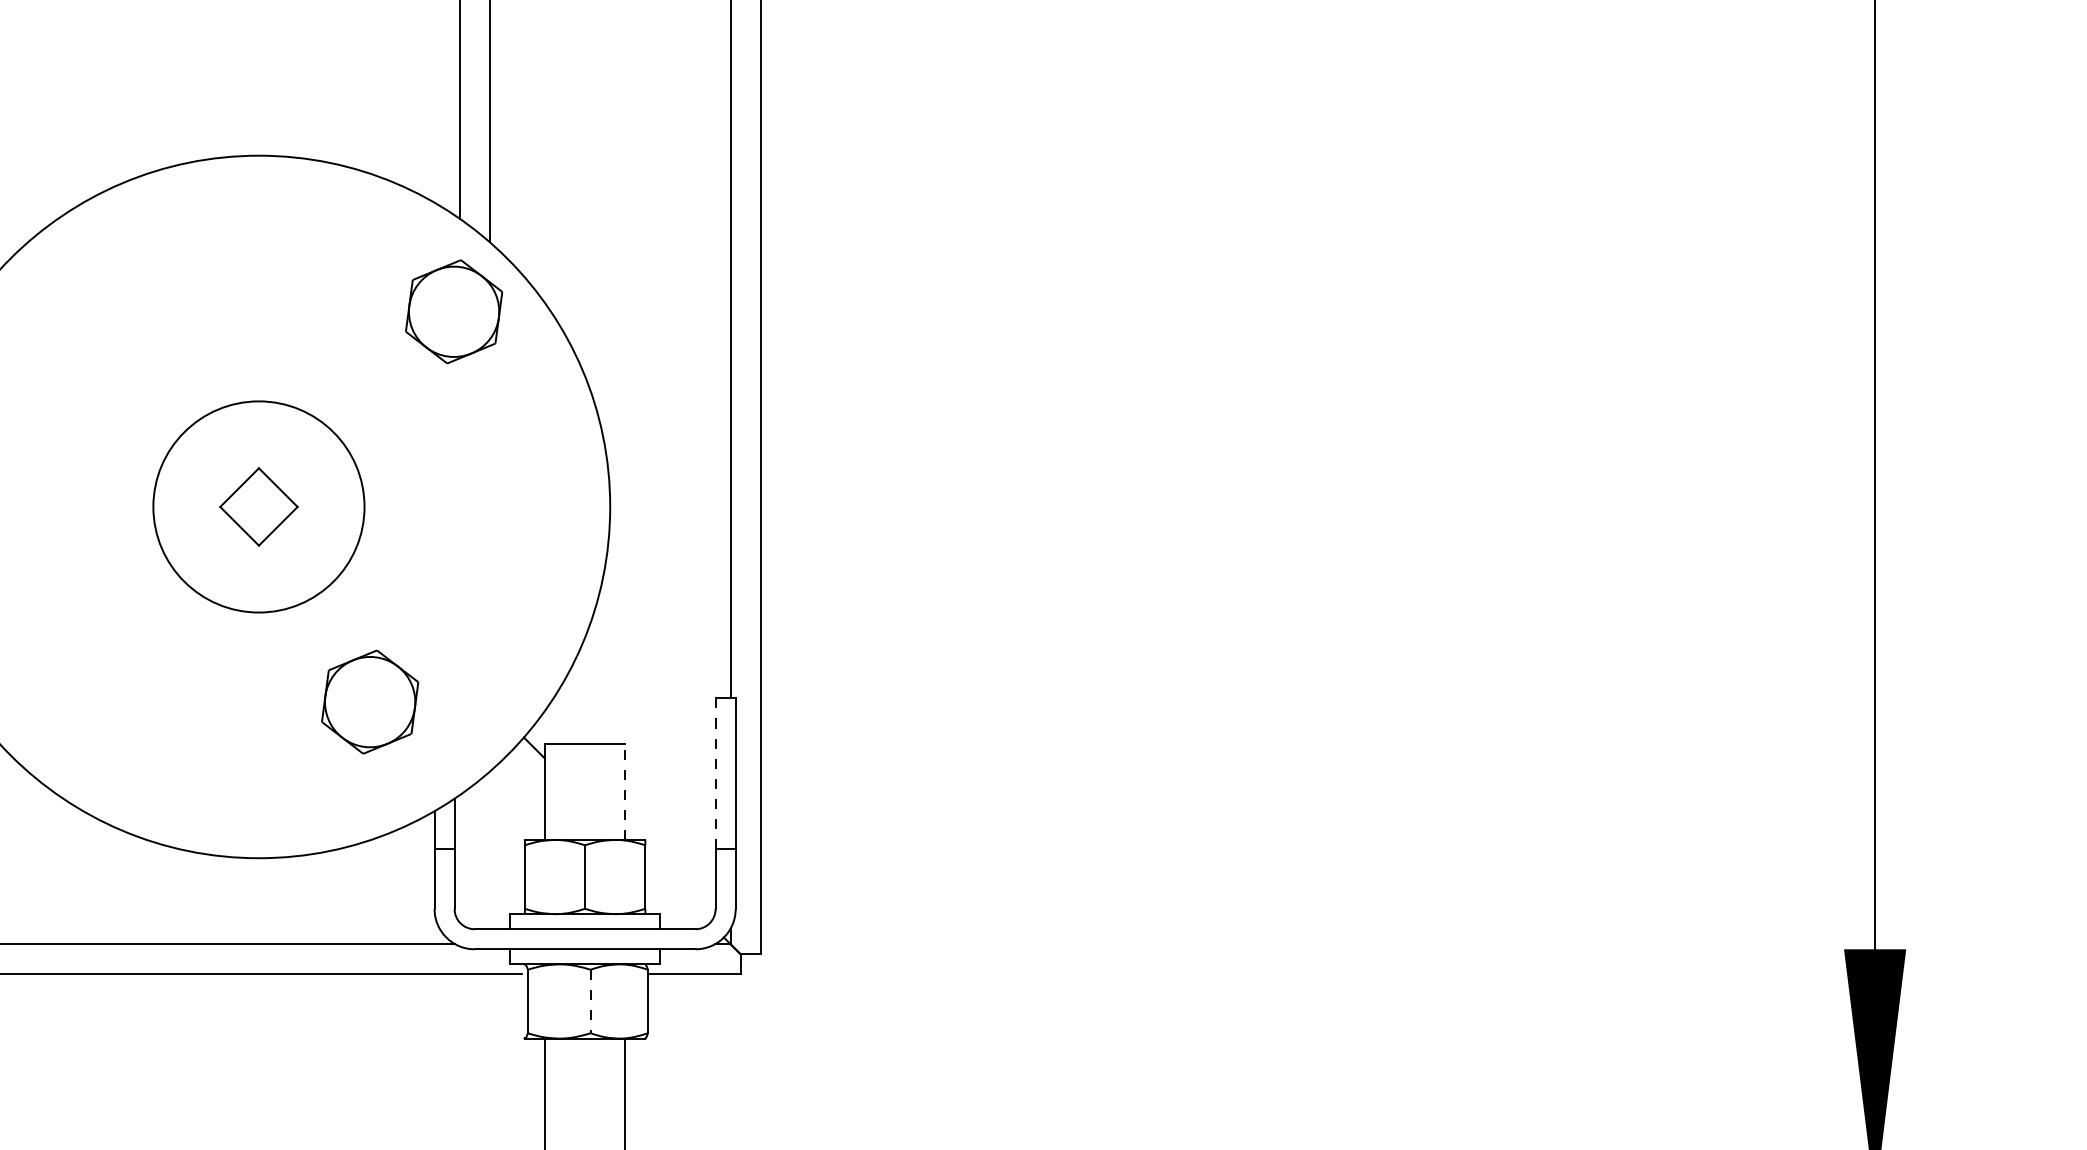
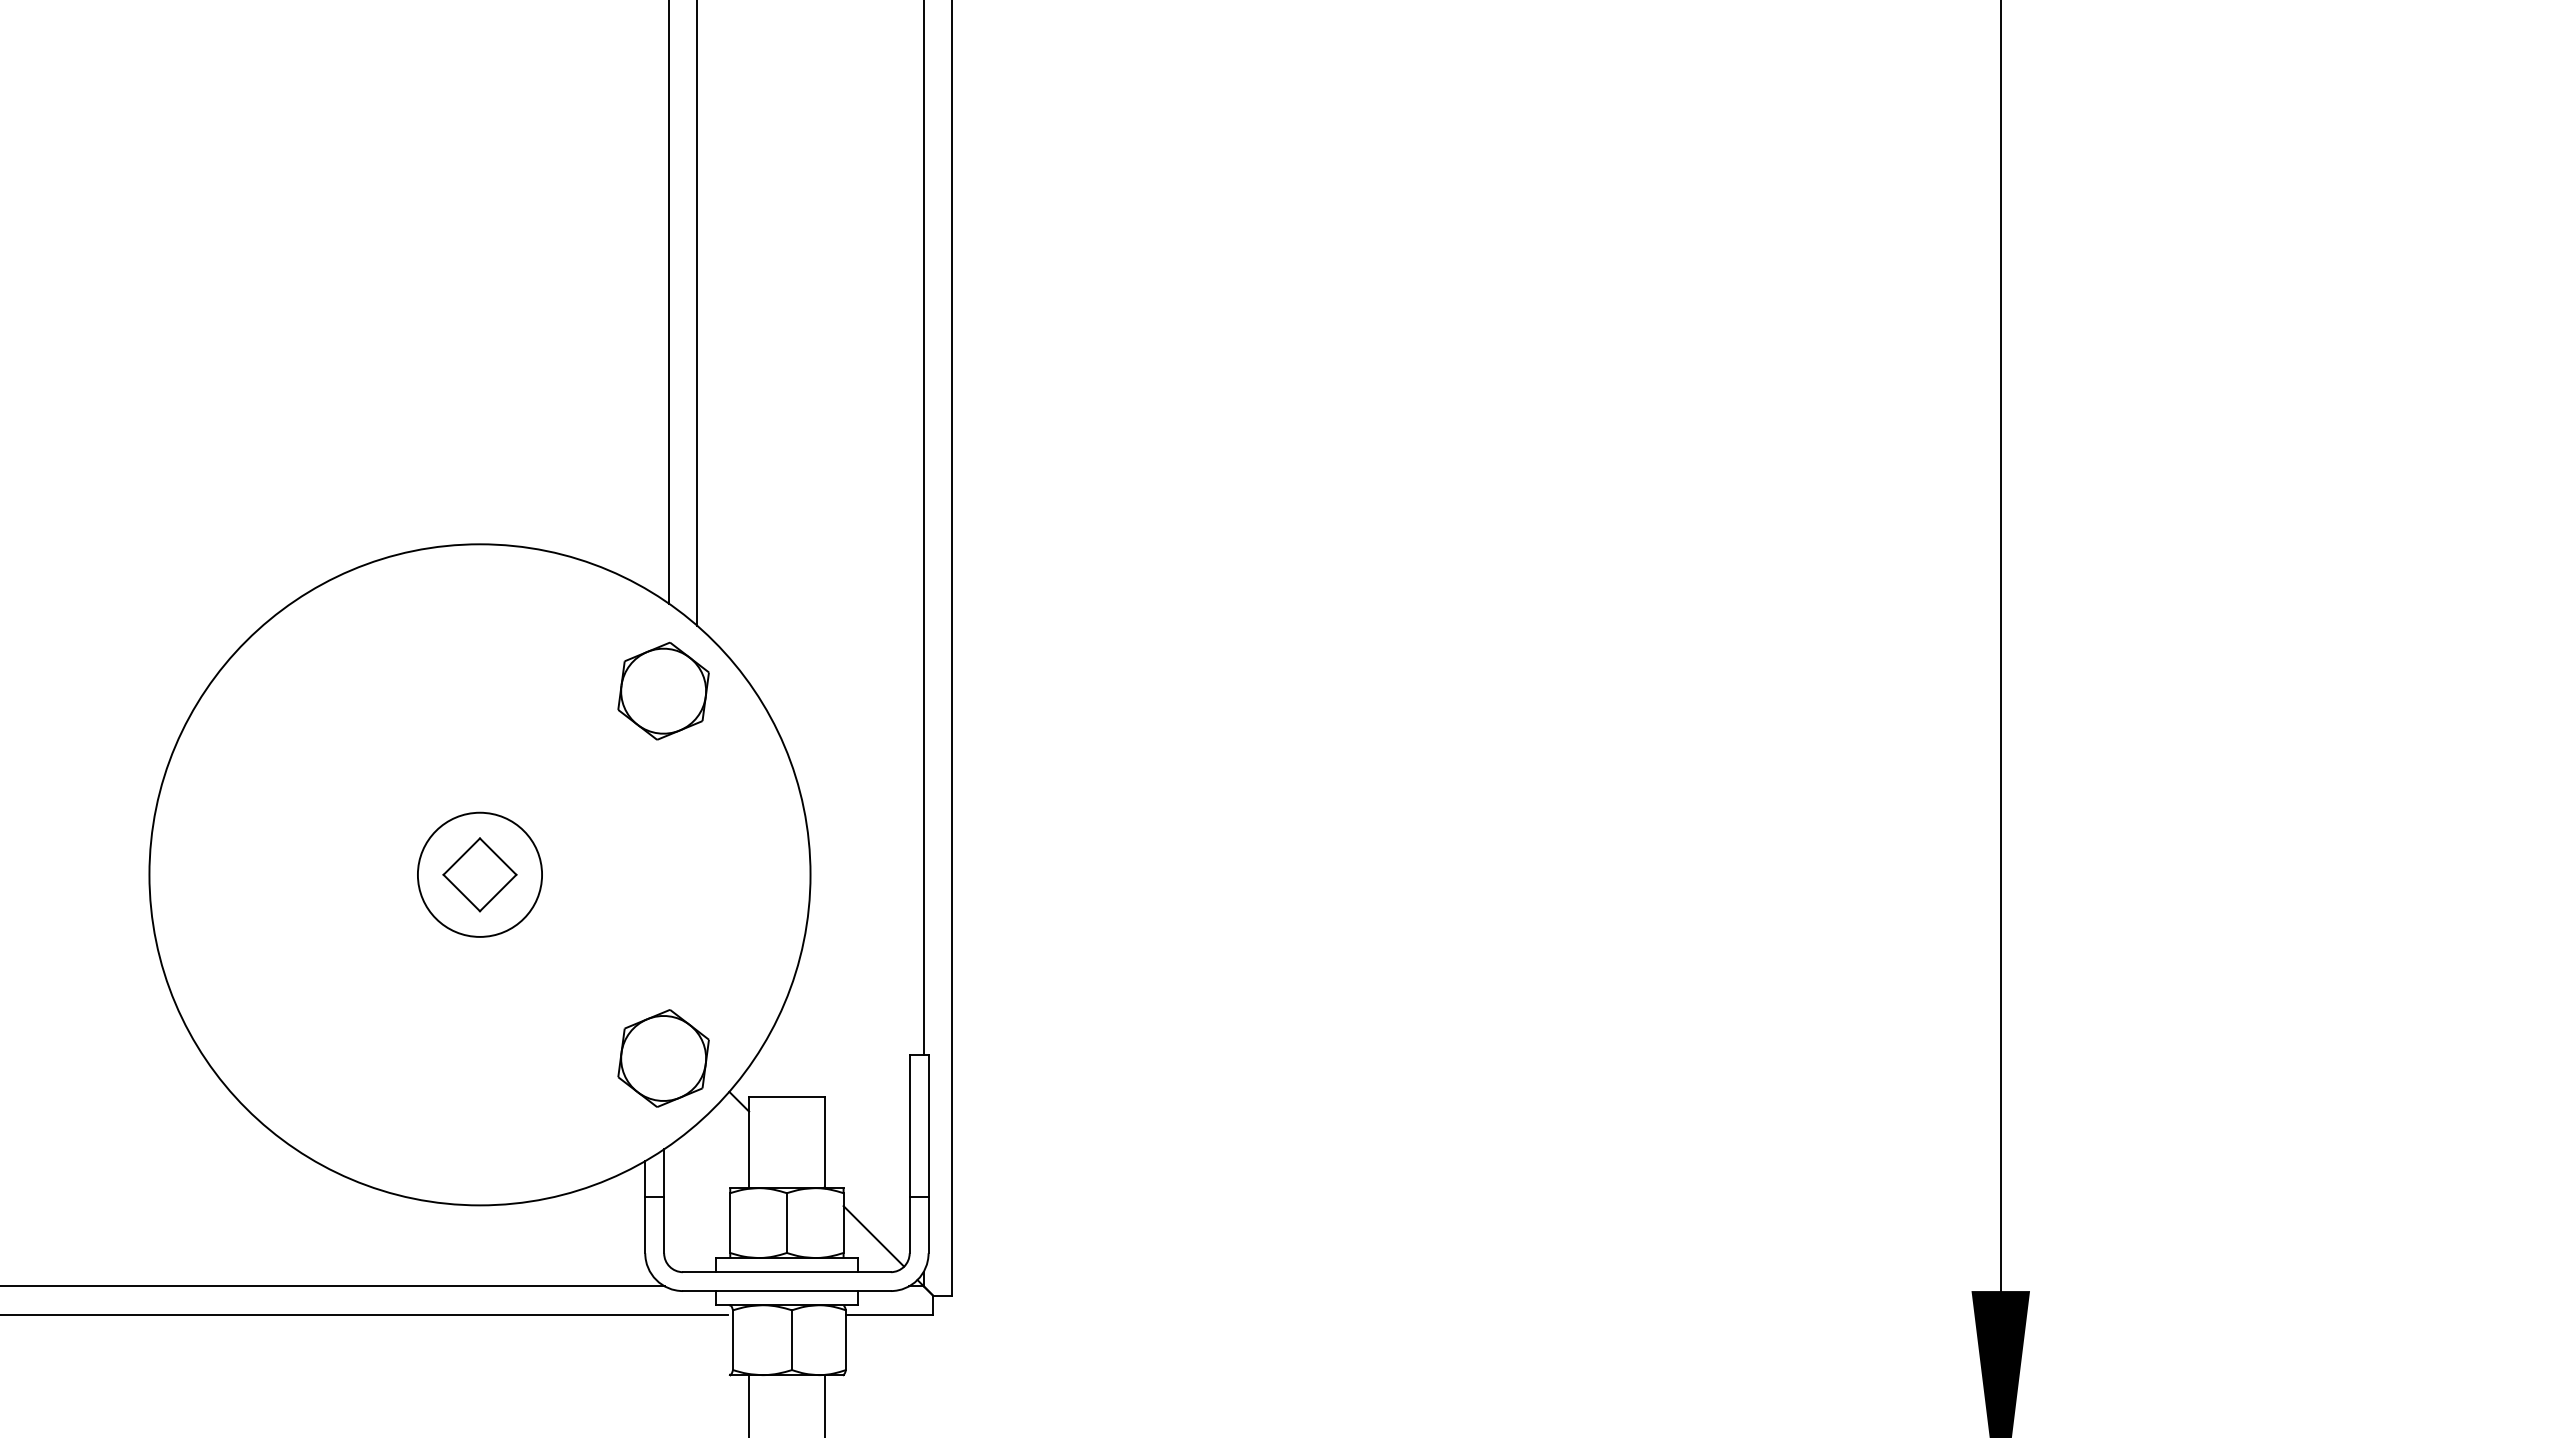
circle: (258, 506) -> (479, 874), size x0.62
part: (370, 702) -> (663, 1058), moved
line: (715, 773) -> (909, 1125), dashed -> solid
line: (625, 791) -> (824, 1142), dashed -> solid
line: (677, 891) -> (873, 1236), added
line: (591, 1001) -> (792, 1340), dashed -> solid

